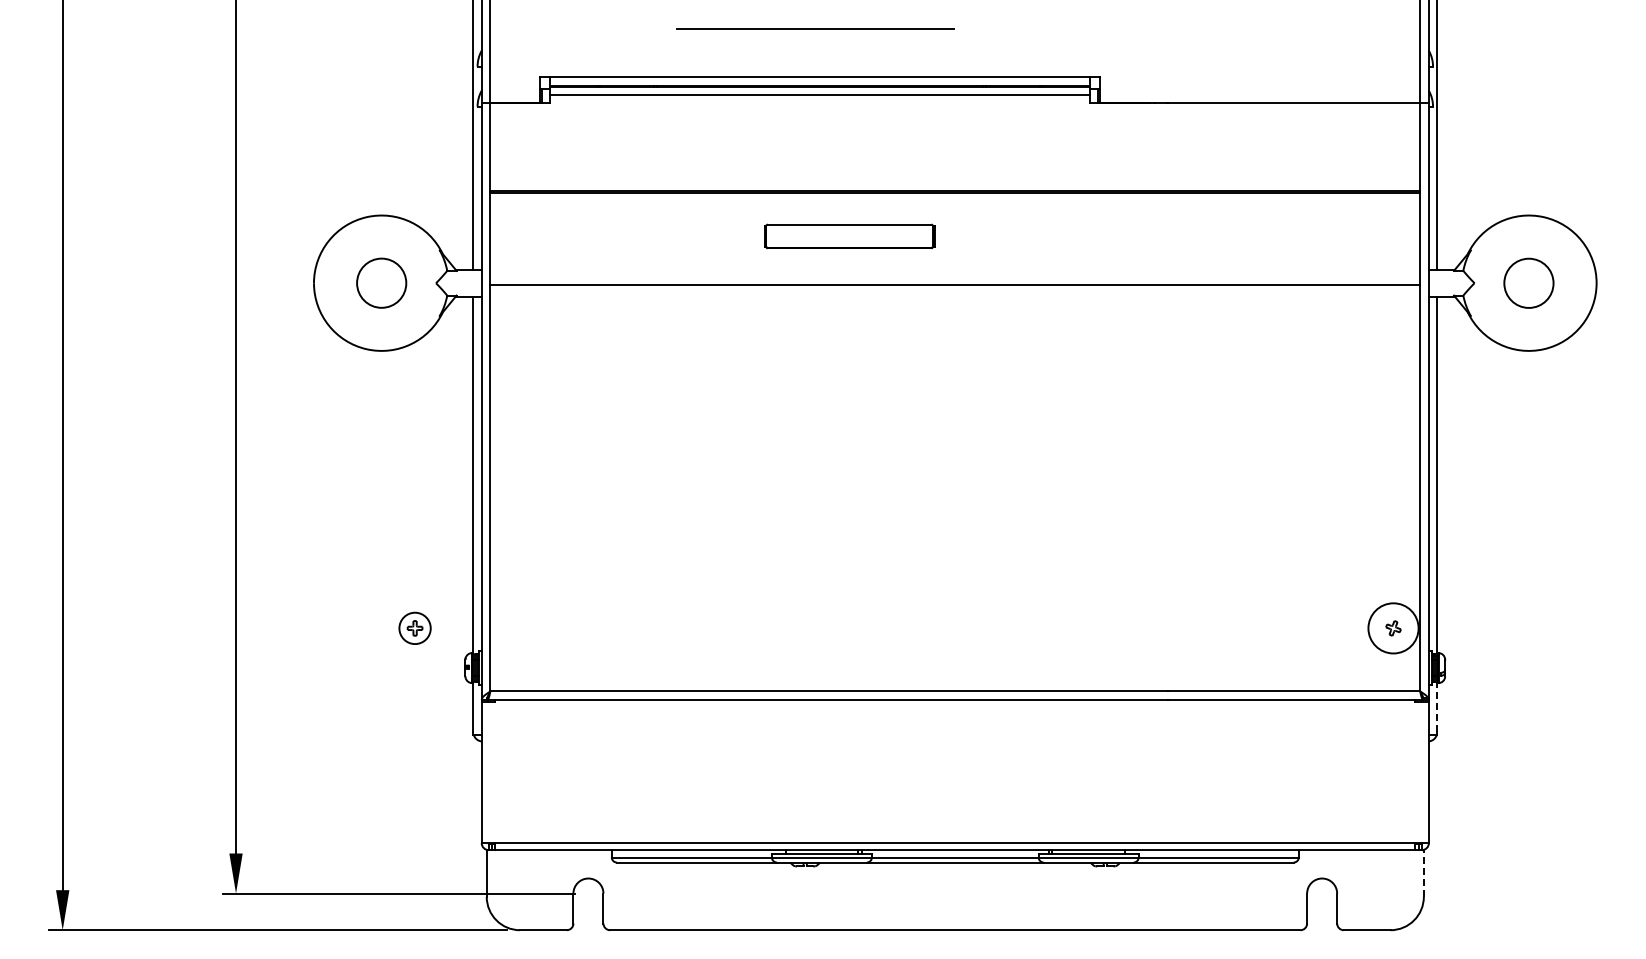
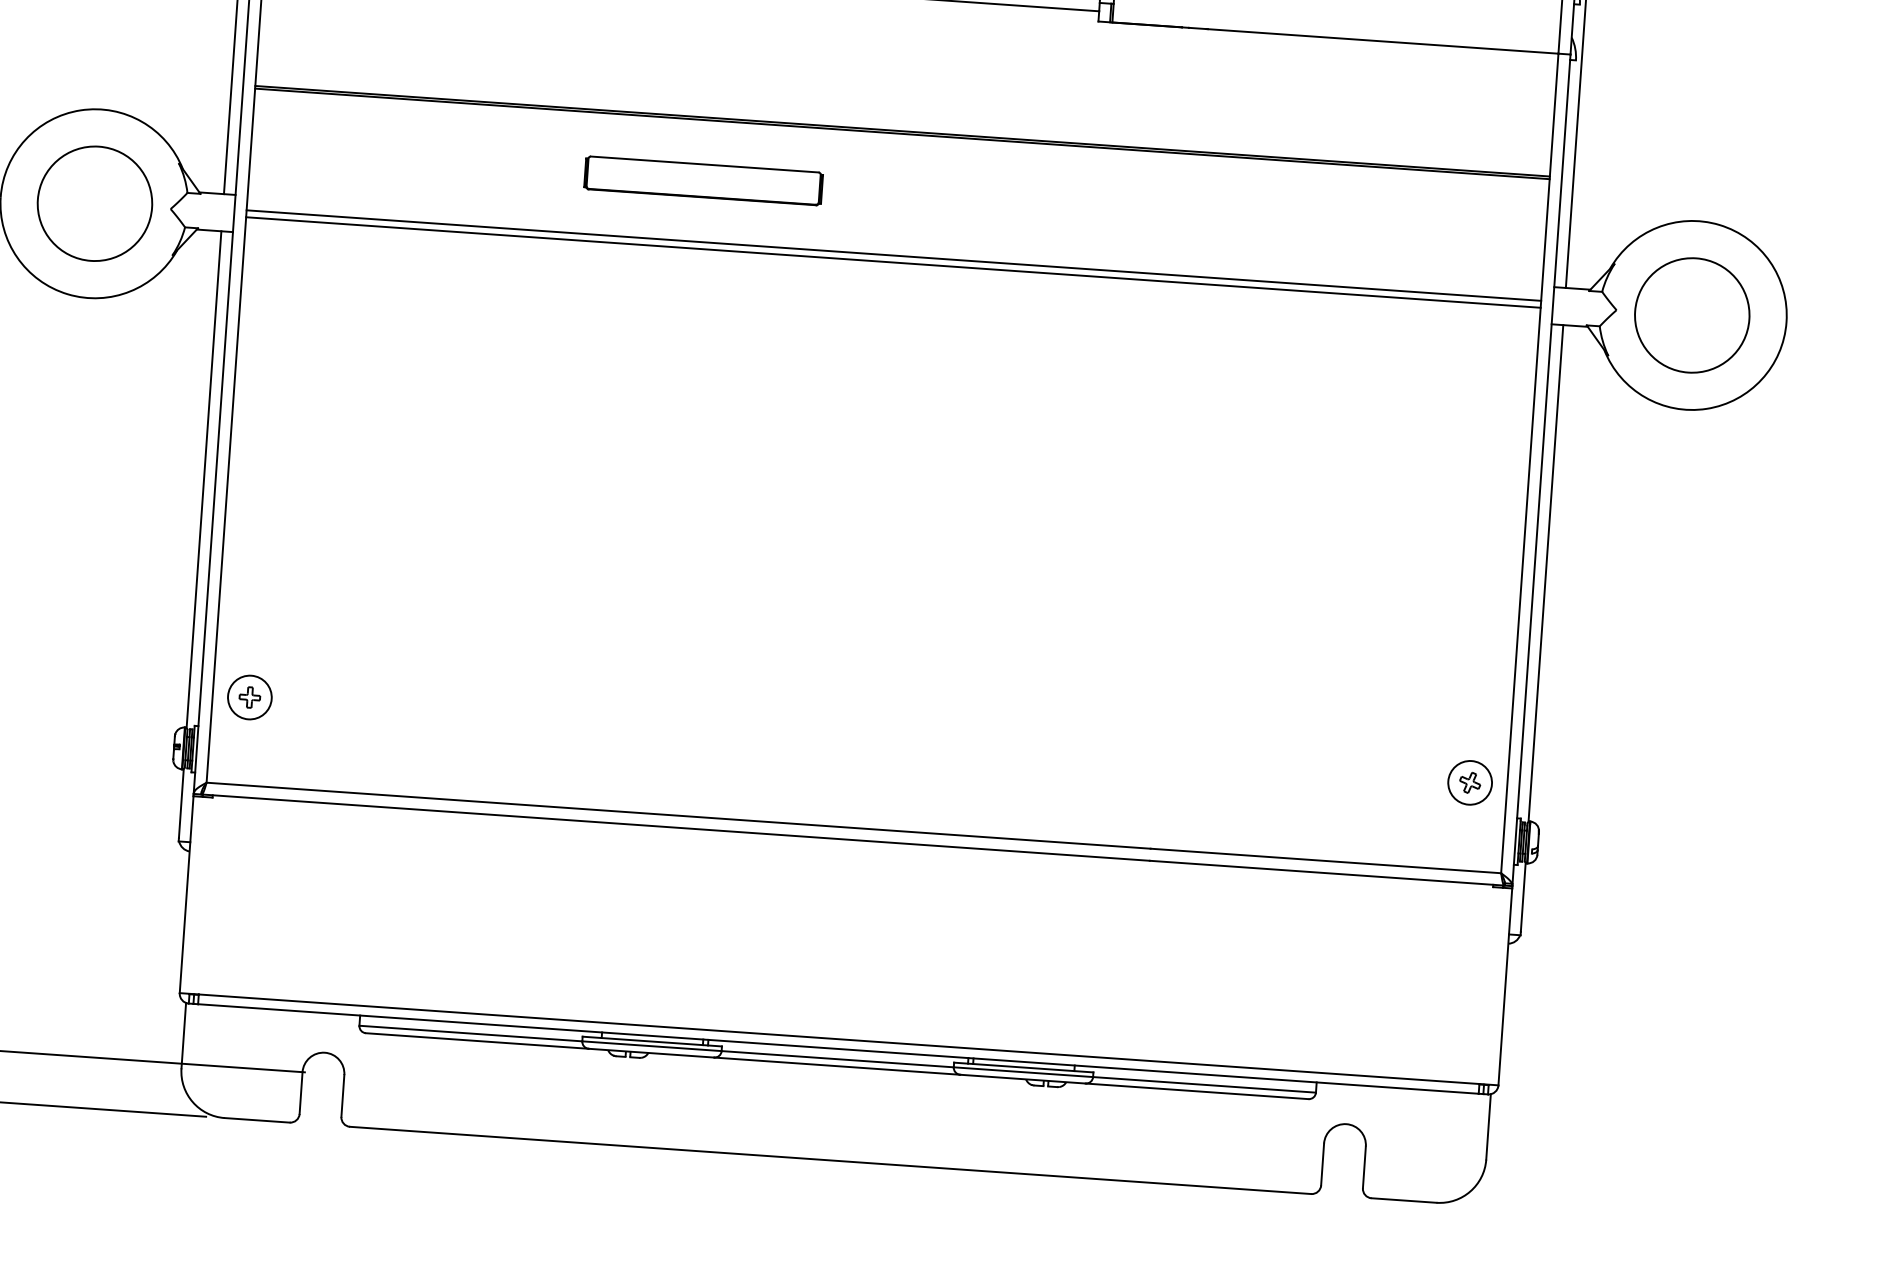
part: (849, 236) -> (703, 180), moved
line: (955, 280) -> (894, 255), added
circle: (381, 283) -> (94, 204), size x1.67
circle: (1528, 283) -> (1691, 315), size x1.67
part: (414, 627) -> (249, 696), moved
circle: (1393, 628) -> (1470, 783), size x0.62
line: (1437, 707) -> (1523, 897), dashed -> solid
line: (1423, 872) -> (1488, 1125), dashed -> solid

